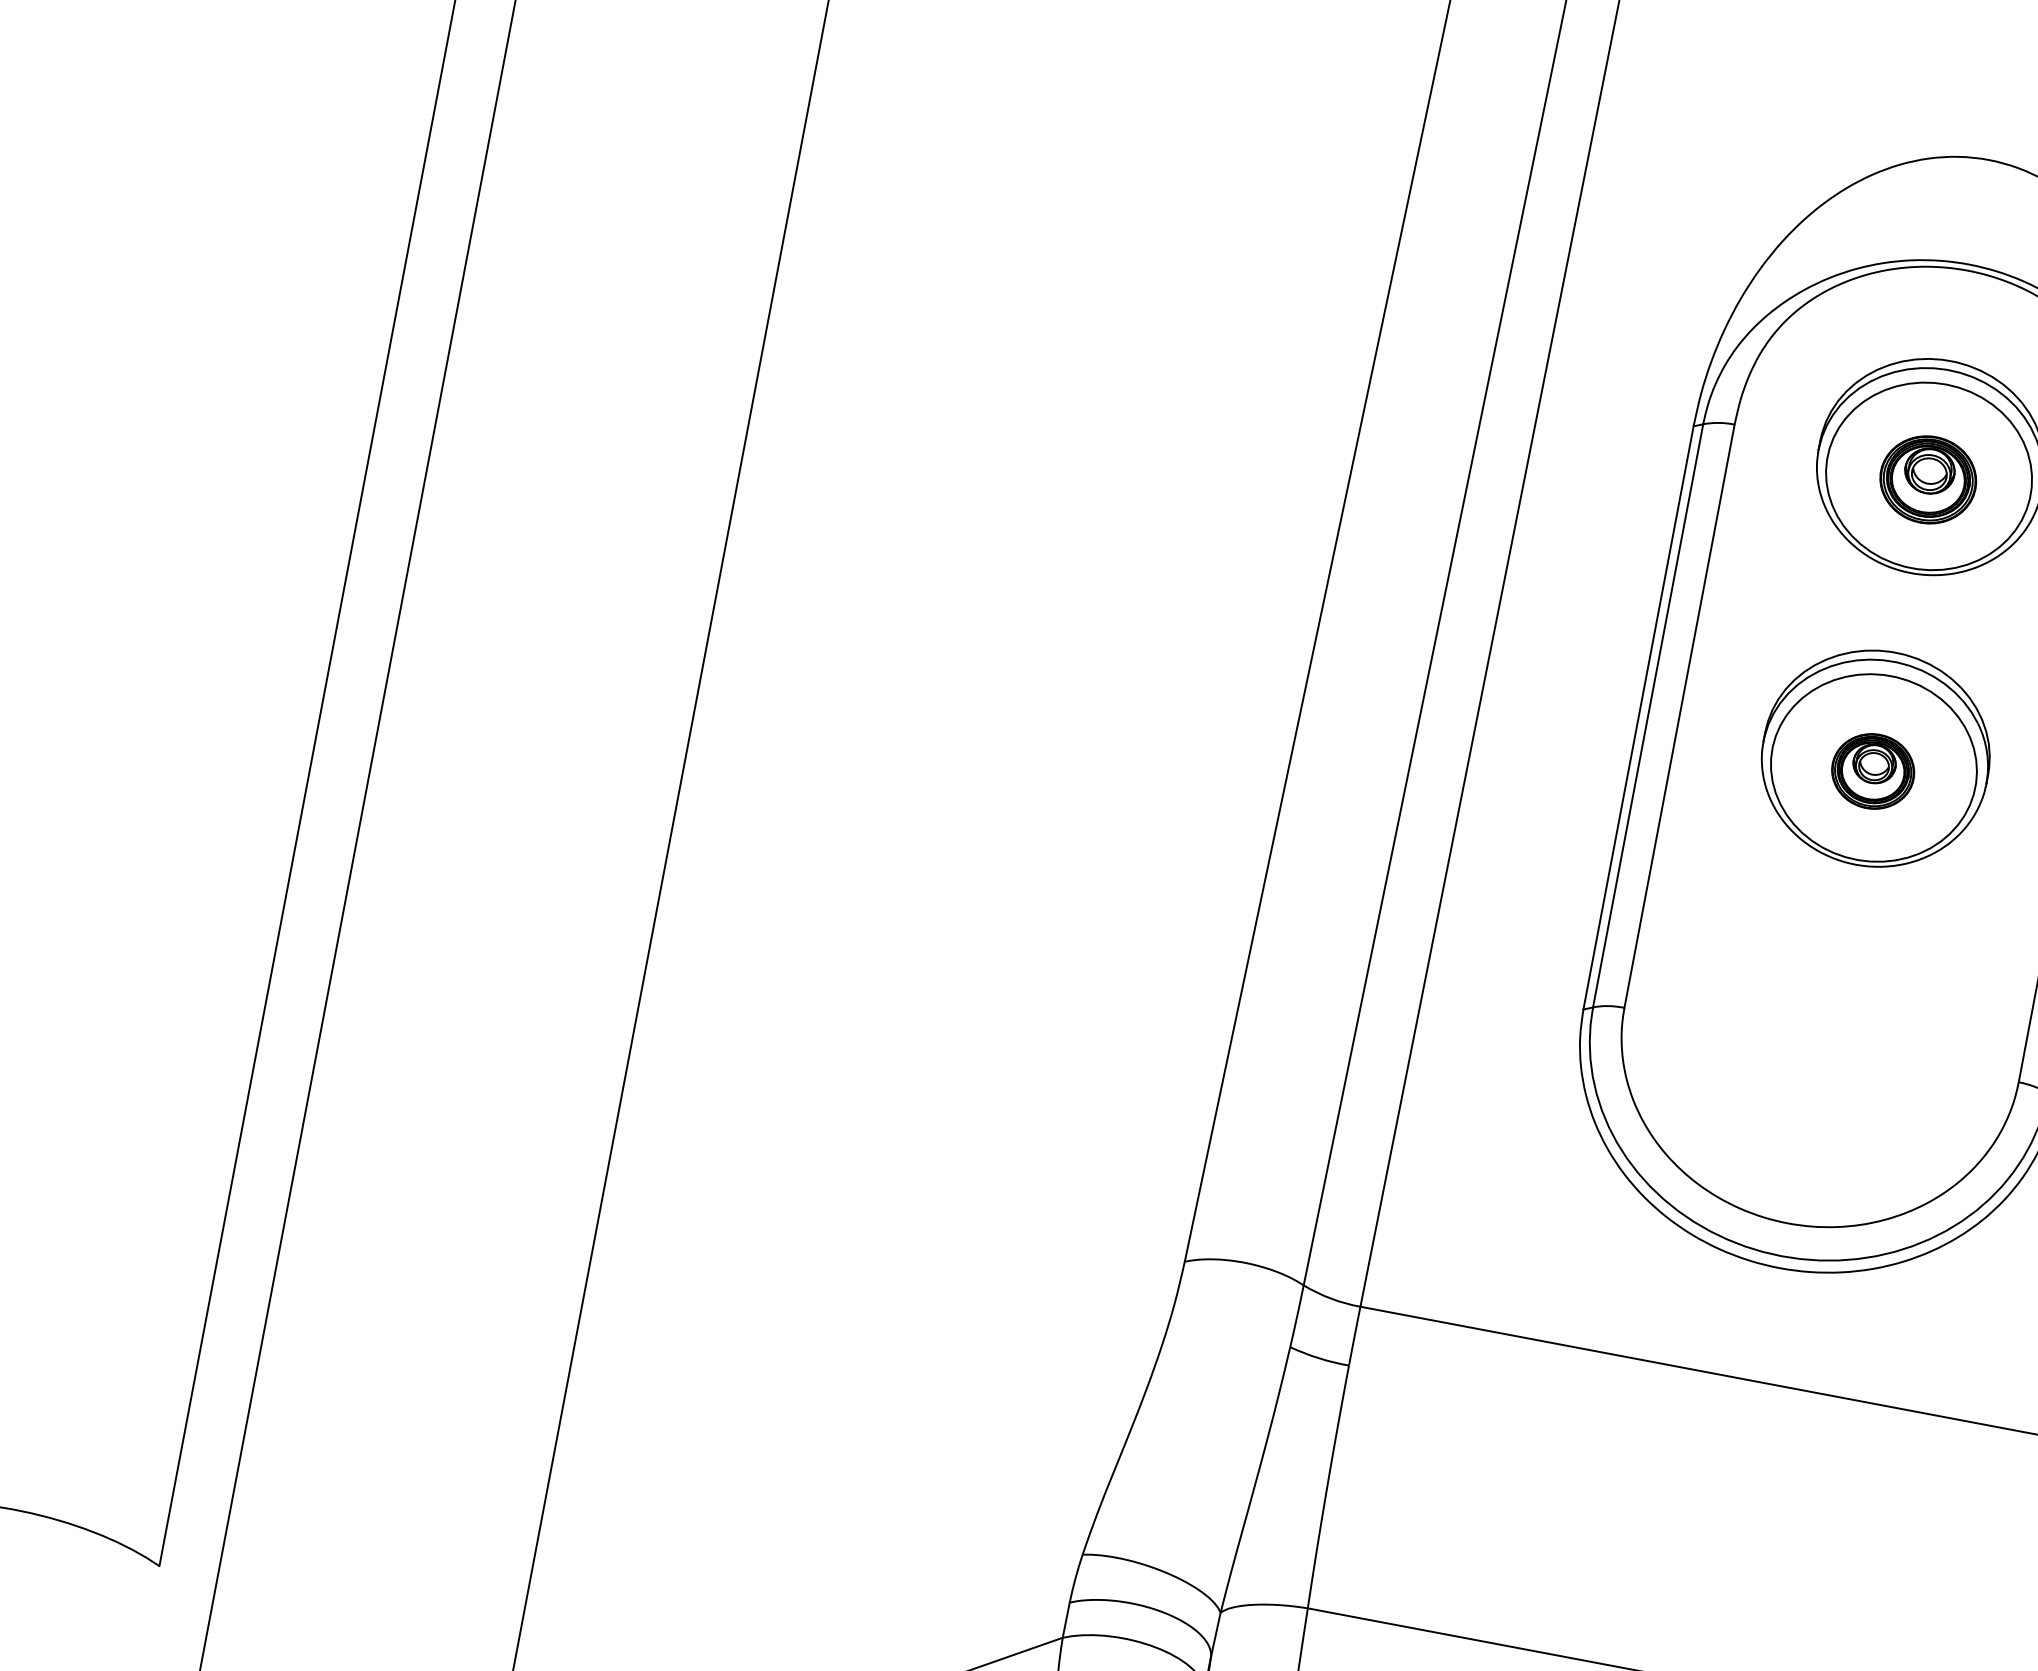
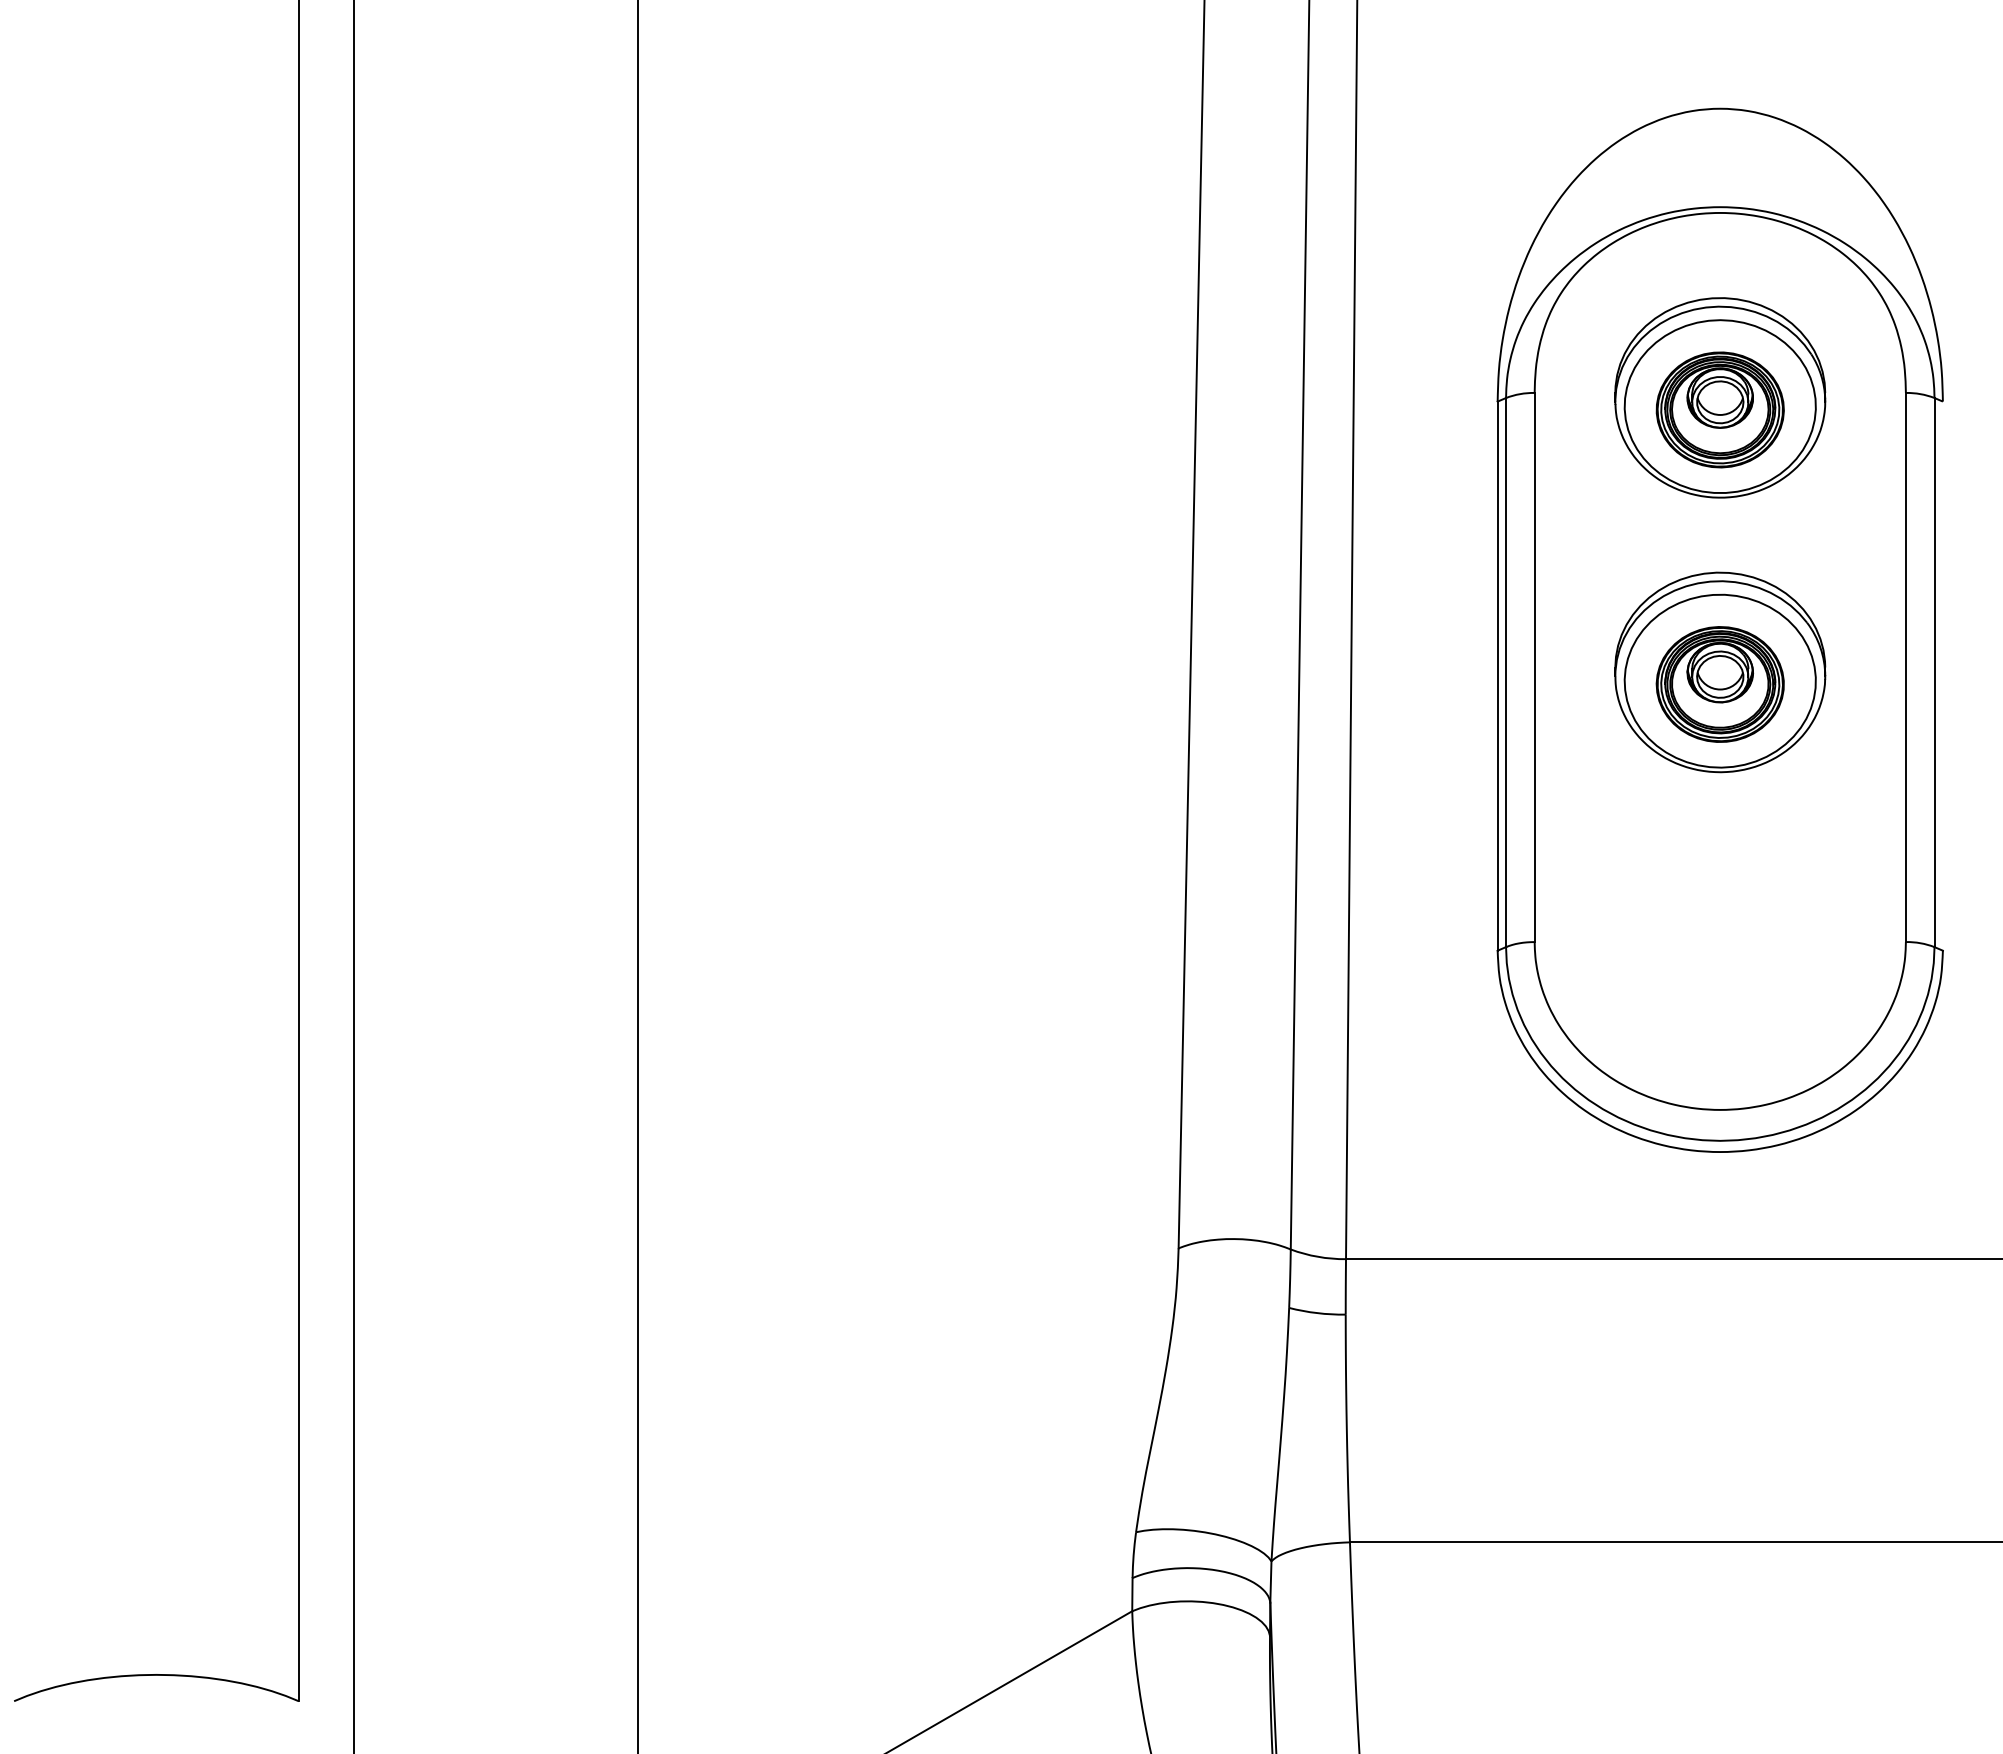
part: (1927, 479) -> (1719, 409), size x1.43
part: (1872, 771) -> (1719, 684), size x1.67

